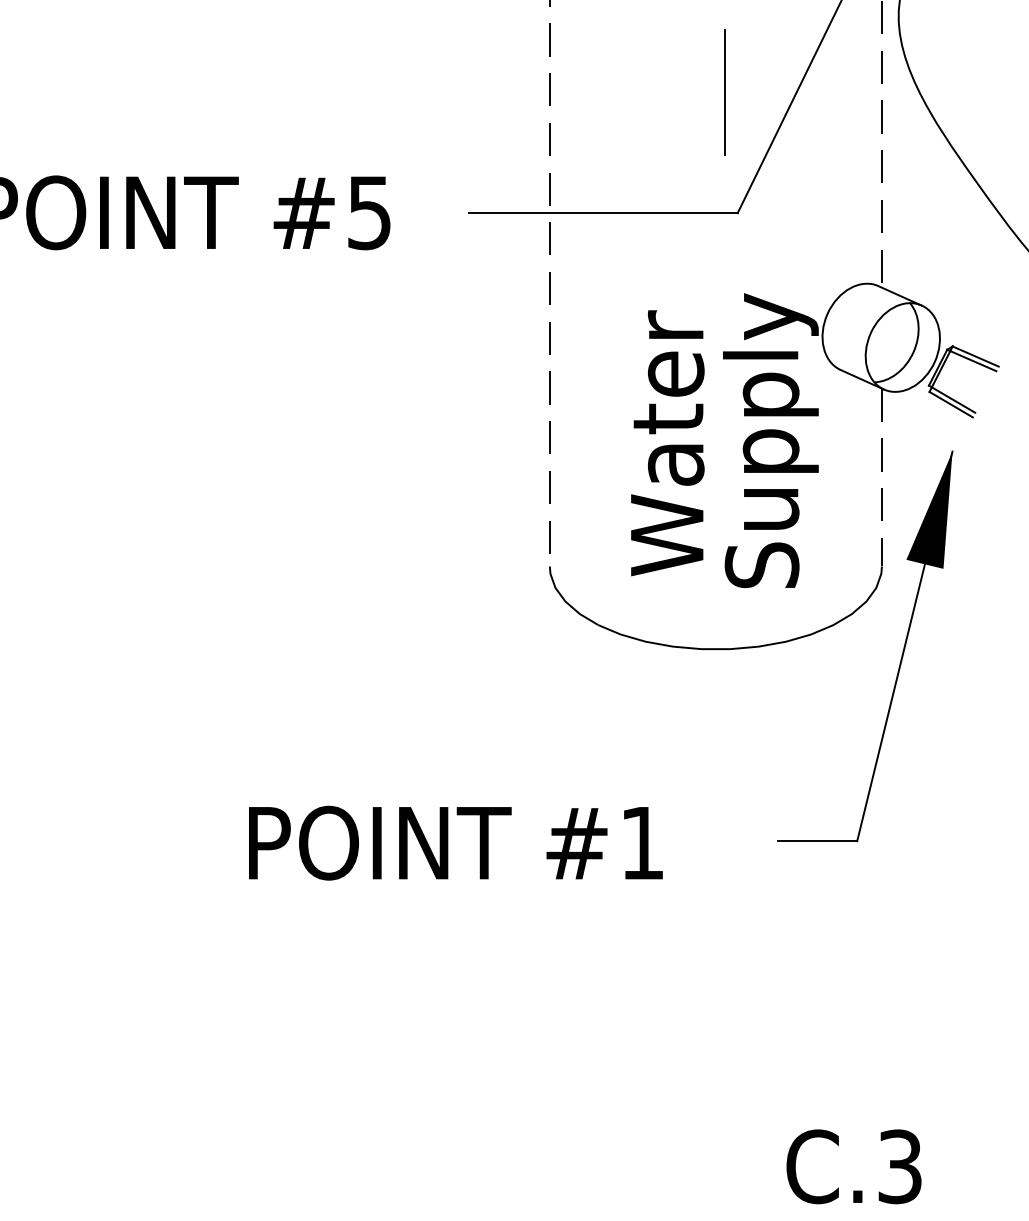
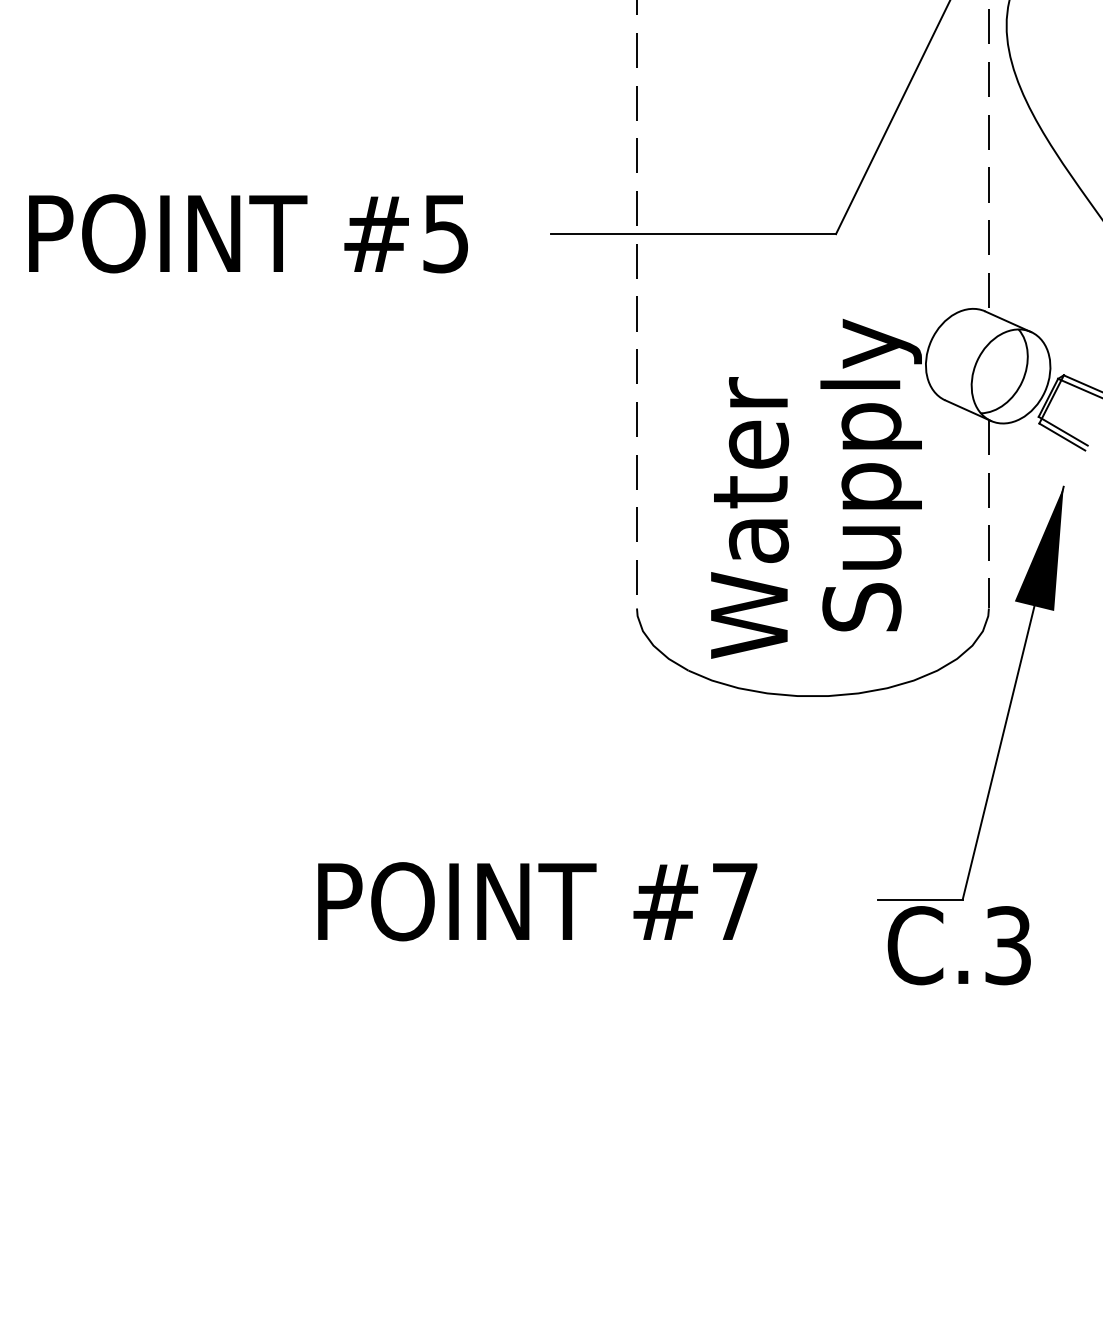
line: (724, 91) -> (822, 105), removed
text: (668, 442) -> (750, 517), moved
text: (642, 842) -> (735, 901), #1 -> #7
text: (853, 1166) -> (958, 945), moved

